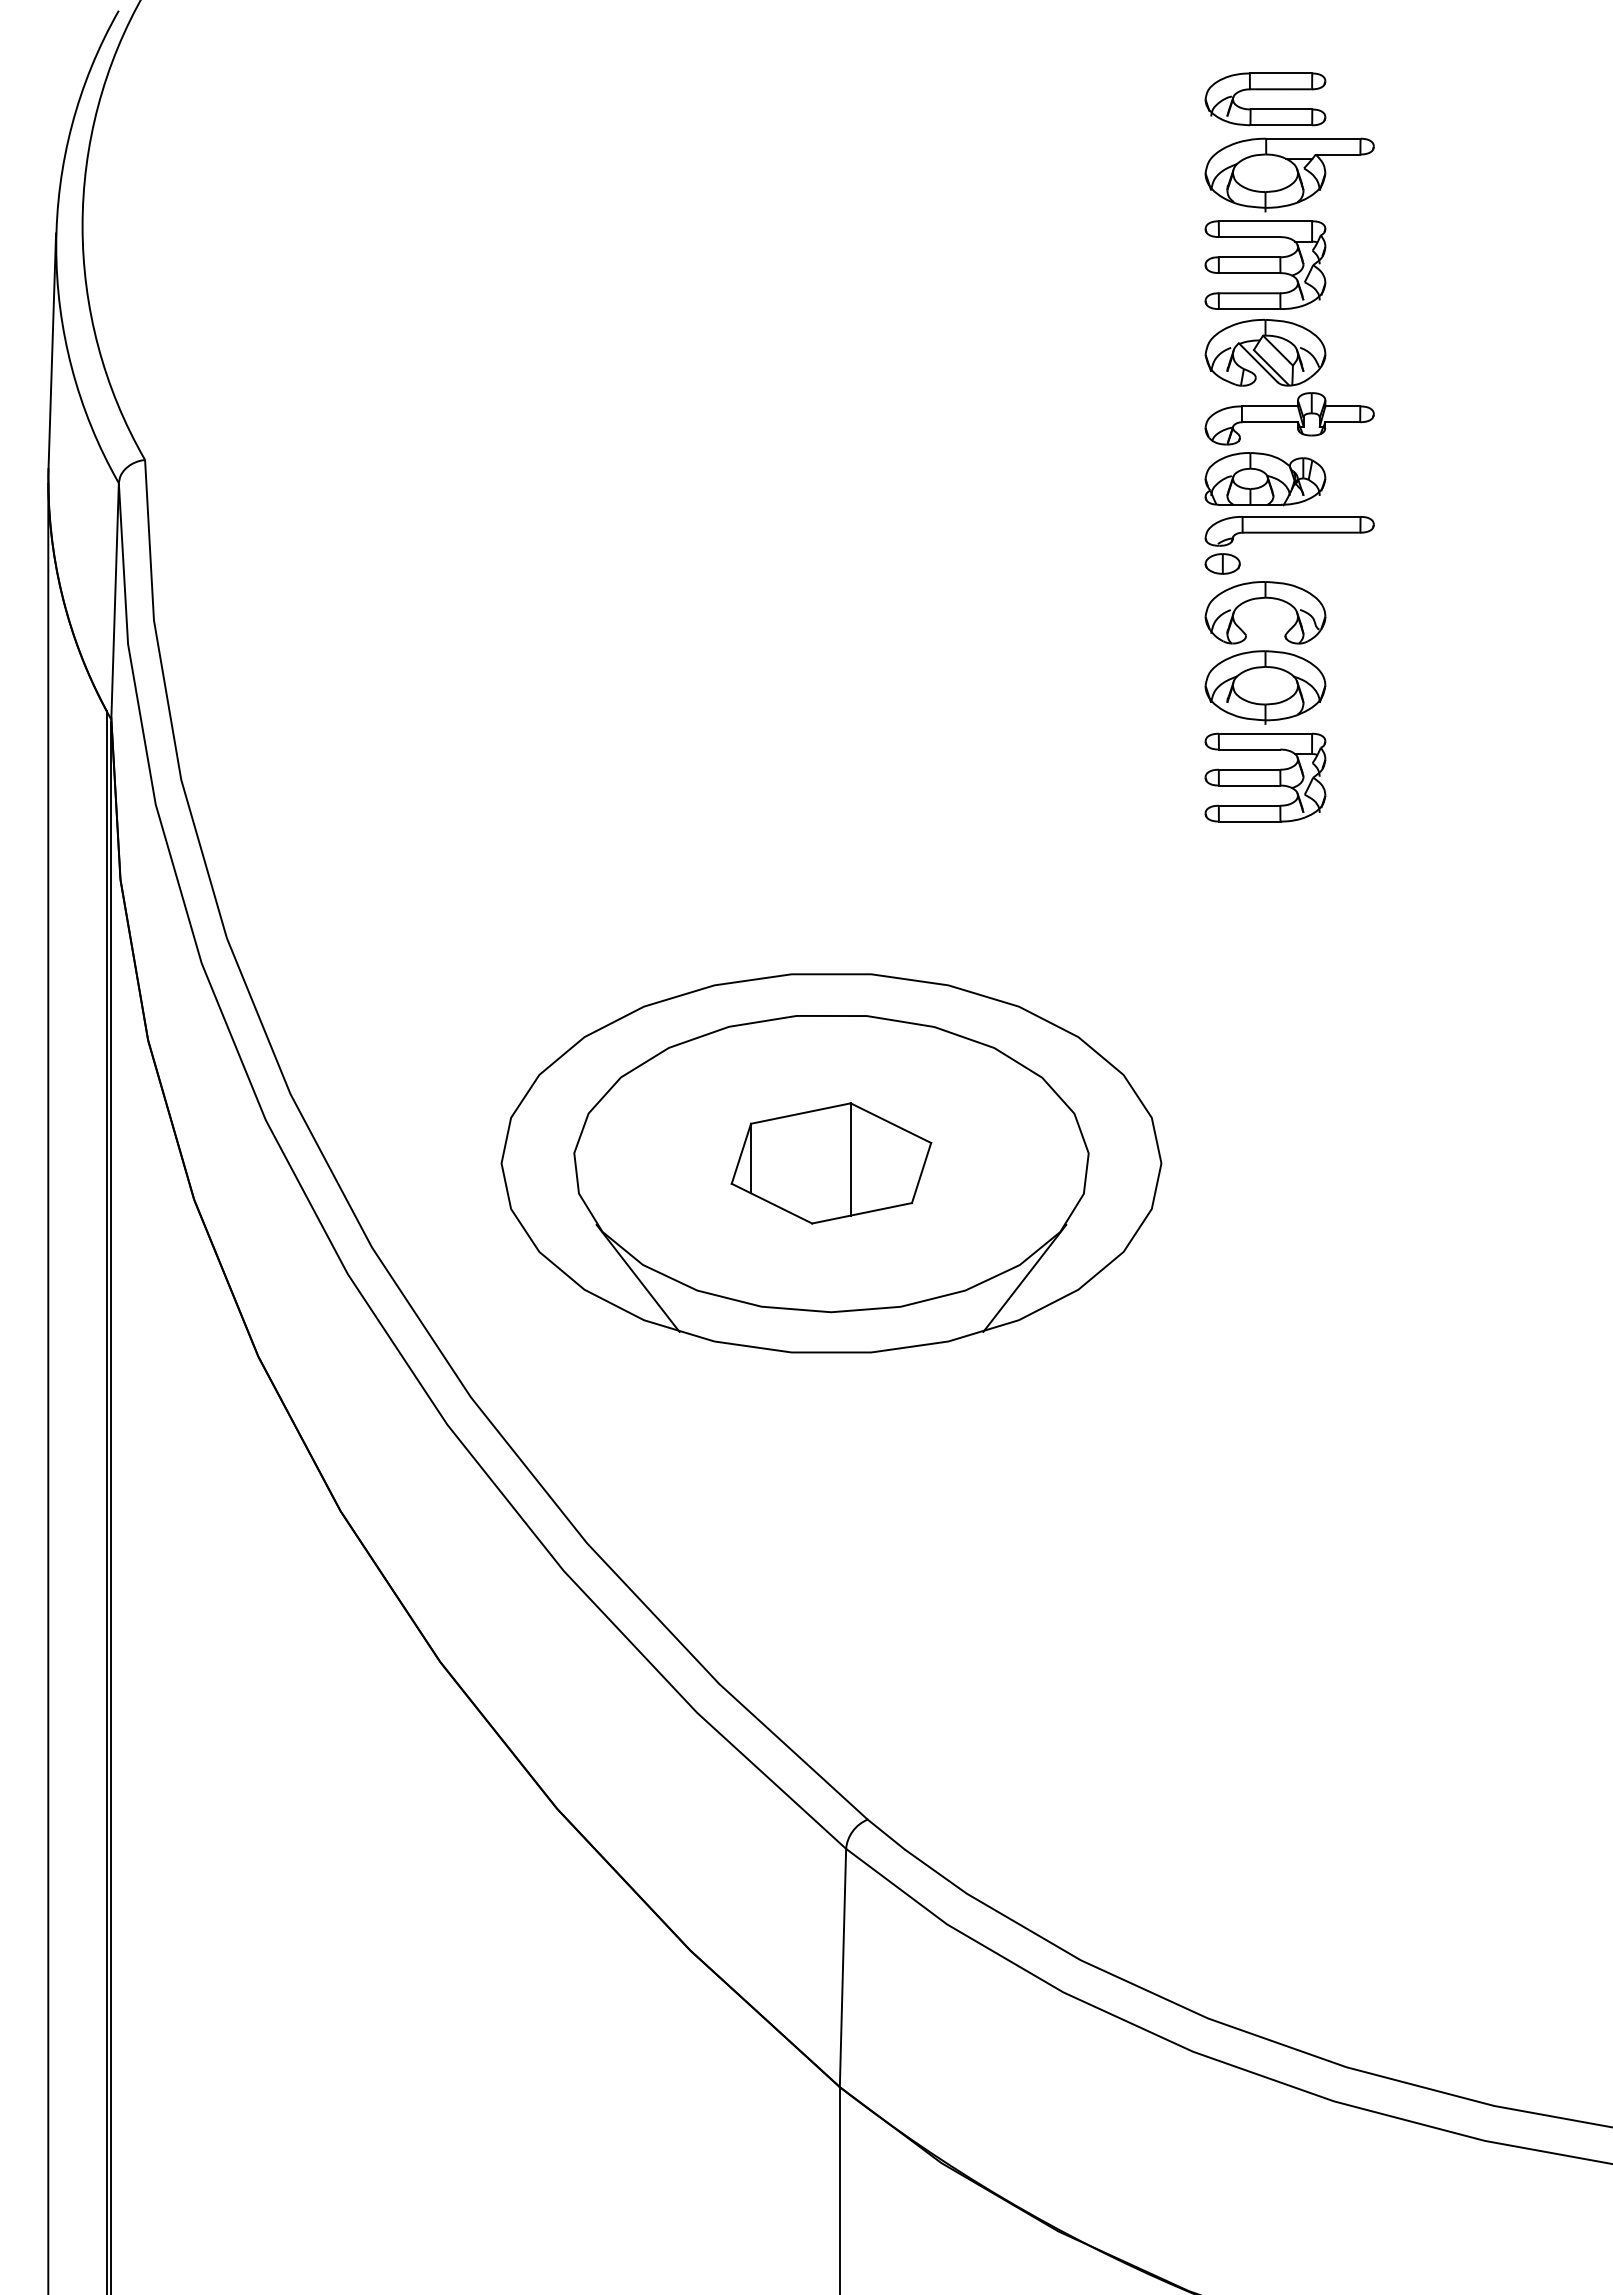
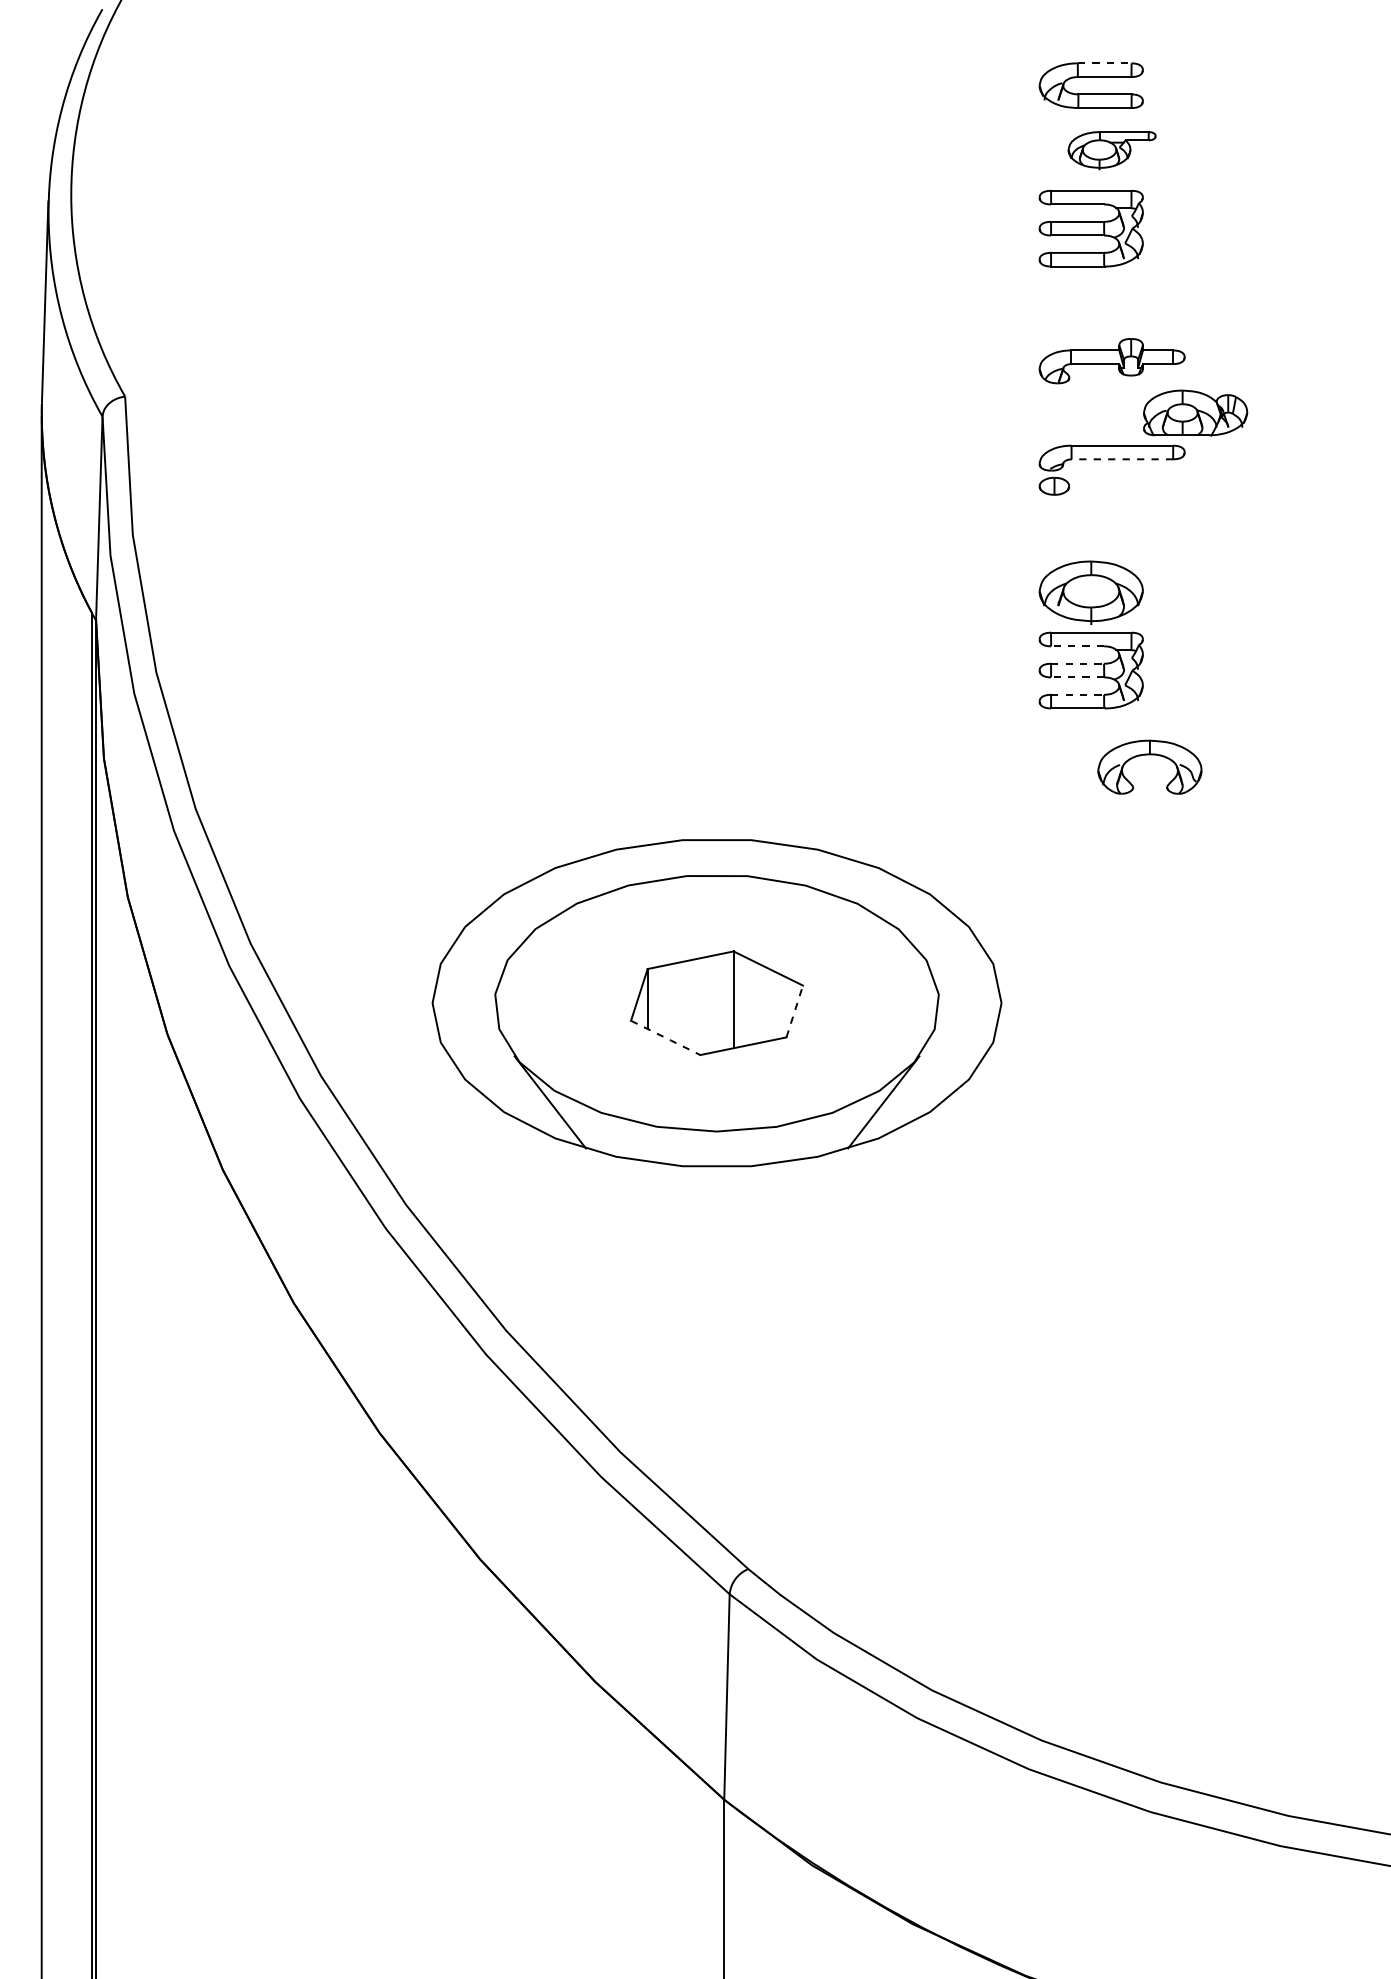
line: (1281, 73) -> (1105, 63), solid -> dashed
part: (1289, 174) -> (1111, 150), size x0.6
part: (1265, 352) -> (1091, 303), removed
part: (1265, 479) -> (1195, 413), moved
line: (1301, 532) -> (1122, 459), solid -> dashed
part: (1265, 598) -> (1149, 754), moved
line: (1249, 749) -> (1077, 646), solid -> dashed
line: (1249, 769) -> (1077, 663), solid -> dashed
line: (1249, 785) -> (1077, 677), solid -> dashed
line: (1249, 805) -> (1077, 694), solid -> dashed
line: (921, 1173) -> (794, 1011), solid -> dashed
line: (771, 1203) -> (665, 1037), solid -> dashed

